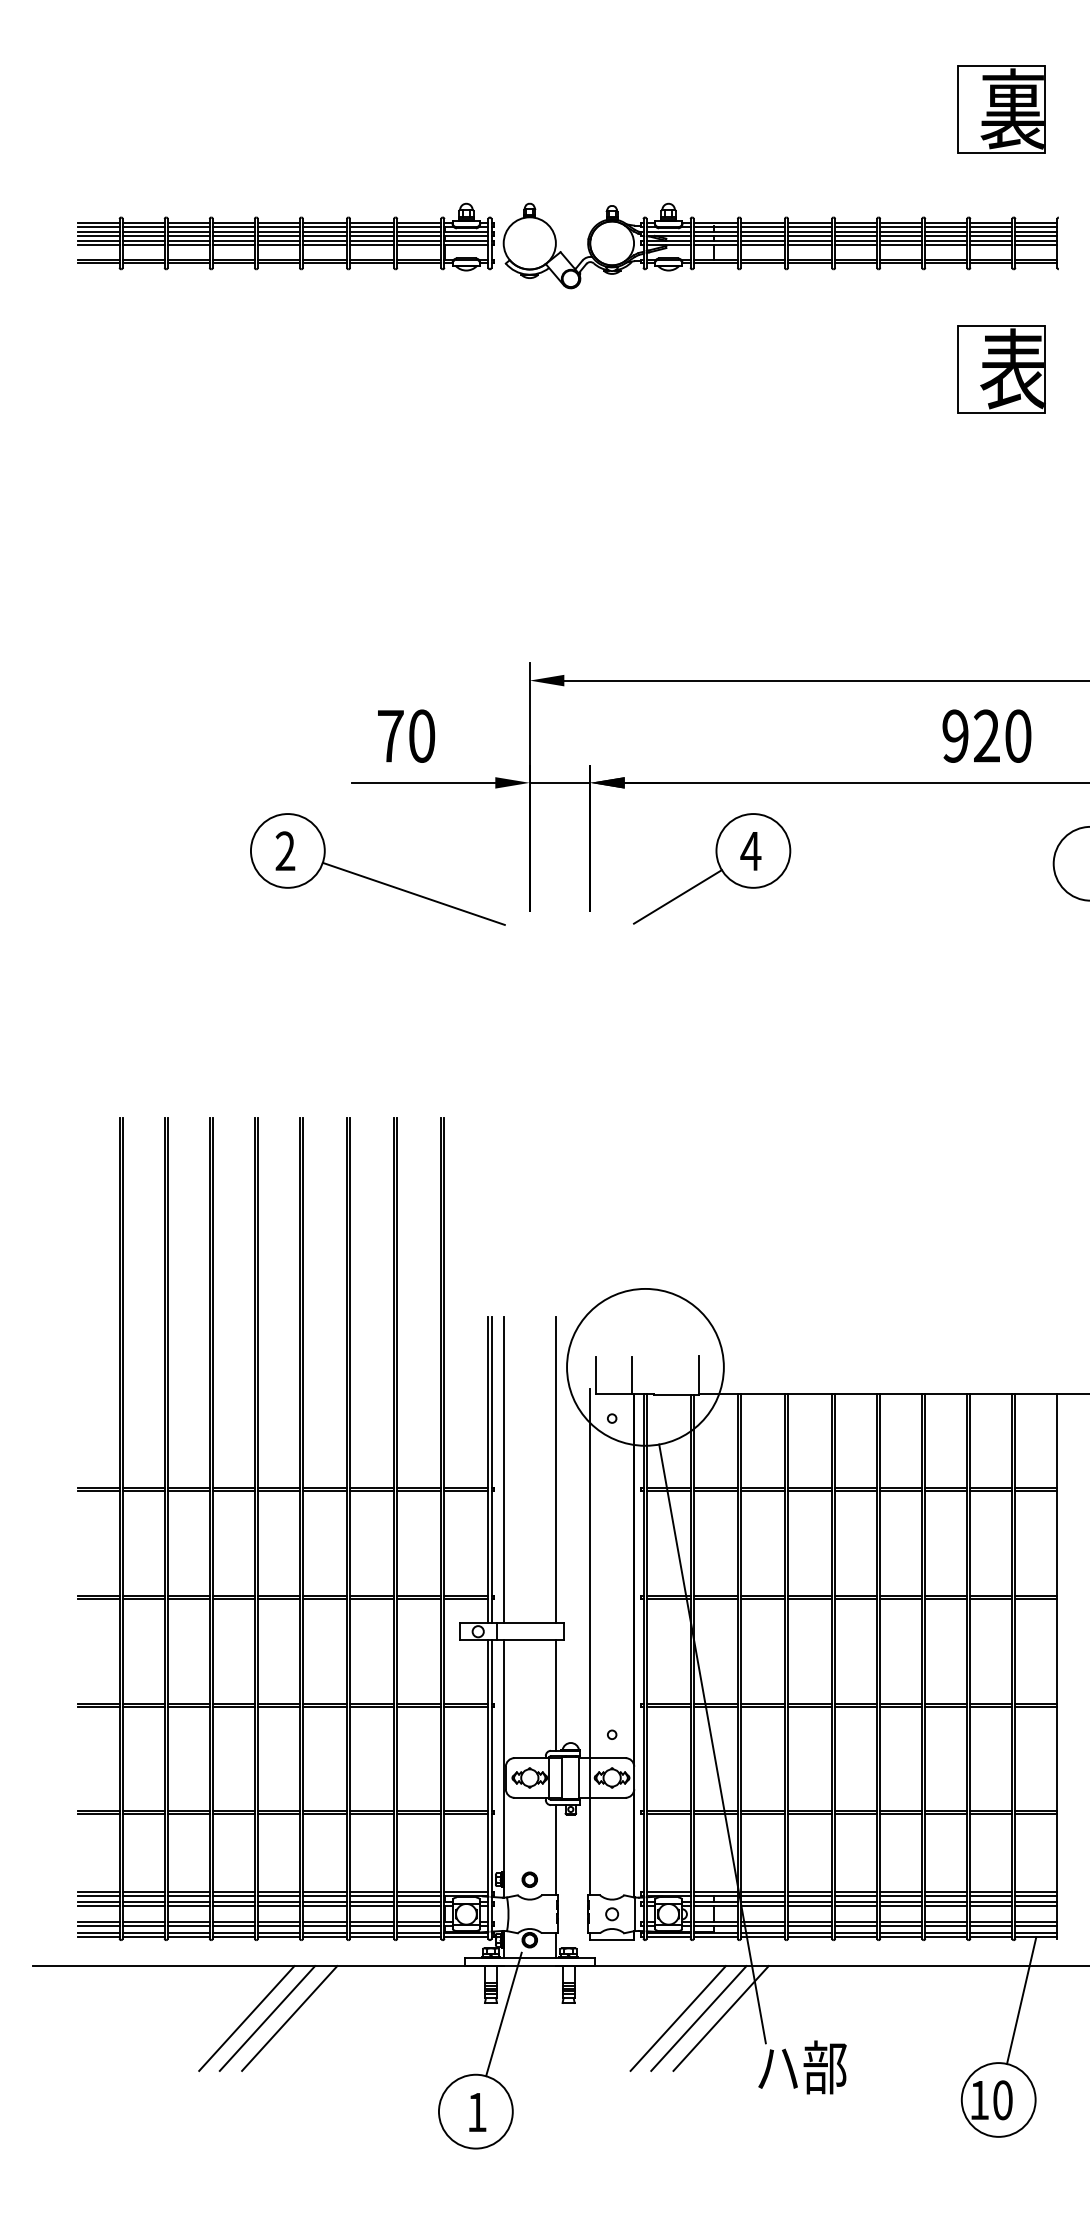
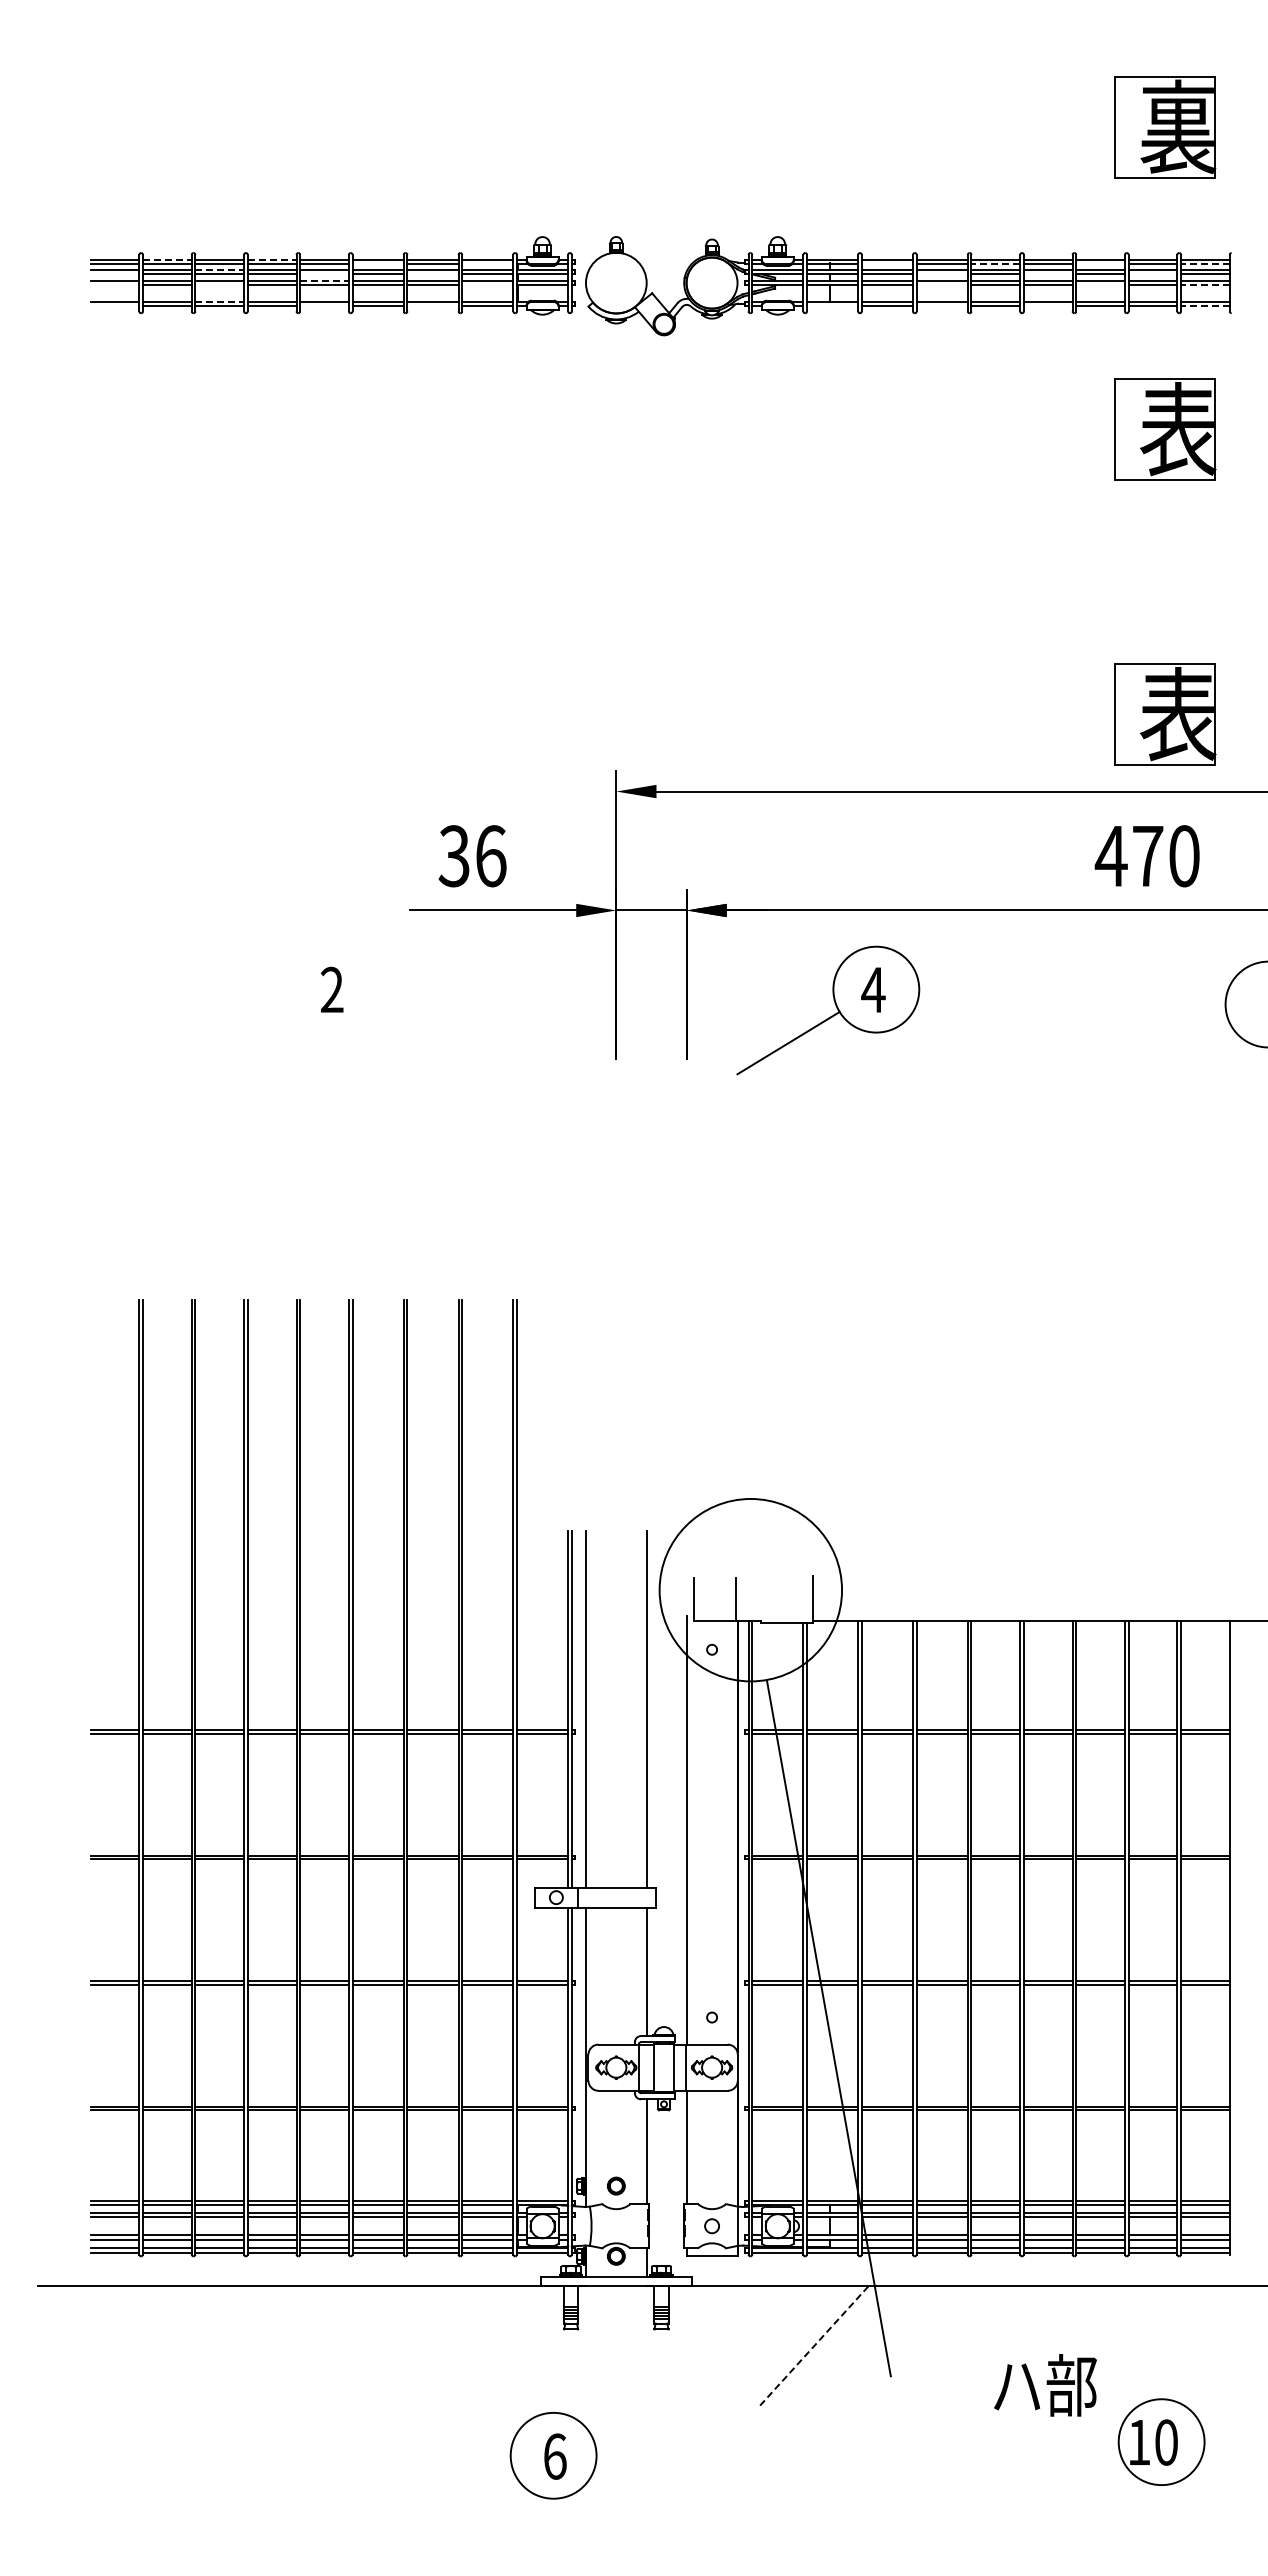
line: (143, 223) -> (167, 259), solid -> dashed
line: (234, 223) -> (272, 259), solid -> dashed
line: (324, 227) -> (377, 264), removed
line: (419, 227) -> (487, 264), removed
line: (762, 227) -> (887, 264), removed
line: (855, 227) -> (995, 264), solid -> dashed
line: (946, 227) -> (1100, 264), removed
line: (1035, 227) -> (1204, 264), solid -> dashed
line: (189, 231) -> (220, 269), solid -> dashed
line: (98, 235) -> (114, 274), removed
line: (278, 235) -> (324, 274), removed
line: (371, 235) -> (432, 274), removed
line: (809, 235) -> (941, 274), removed
line: (900, 235) -> (1047, 274), removed
line: (990, 235) -> (1152, 274), removed
line: (279, 241) -> (325, 280), solid -> dashed
line: (98, 245) -> (114, 285), removed
line: (188, 245) -> (219, 285), removed
line: (419, 245) -> (487, 285), removed
line: (809, 245) -> (941, 285), removed
line: (946, 245) -> (1100, 285), removed
line: (1035, 245) -> (1204, 285), solid -> dashed
line: (189, 259) -> (220, 301), solid -> dashed
line: (98, 263) -> (114, 306), removed
line: (278, 263) -> (324, 306), removed
line: (371, 263) -> (432, 306), removed
line: (715, 263) -> (832, 306), removed
line: (809, 263) -> (941, 306), removed
line: (900, 263) -> (1047, 306), removed
line: (1035, 263) -> (1204, 306), solid -> dashed
part: (1002, 614) -> (1165, 714), added
text: (406, 736) -> (472, 856), 70 -> 36
text: (970, 736) -> (1128, 856), 920 -> 470
part: (373, 879) -> (434, 1022), removed
line: (1021, 2000) -> (1188, 2326), removed
line: (503, 2014) -> (585, 2342), removed
line: (246, 2018) -> (286, 2347), removed
line: (266, 2018) -> (310, 2347), removed
line: (289, 2018) -> (336, 2347), removed
line: (677, 2018) -> (788, 2347), removed
line: (698, 2018) -> (812, 2347), solid -> dashed
line: (720, 2018) -> (838, 2347), removed
text: (802, 2067) -> (1045, 2385), moved
text: (477, 2112) -> (555, 2456), 1 -> 6

